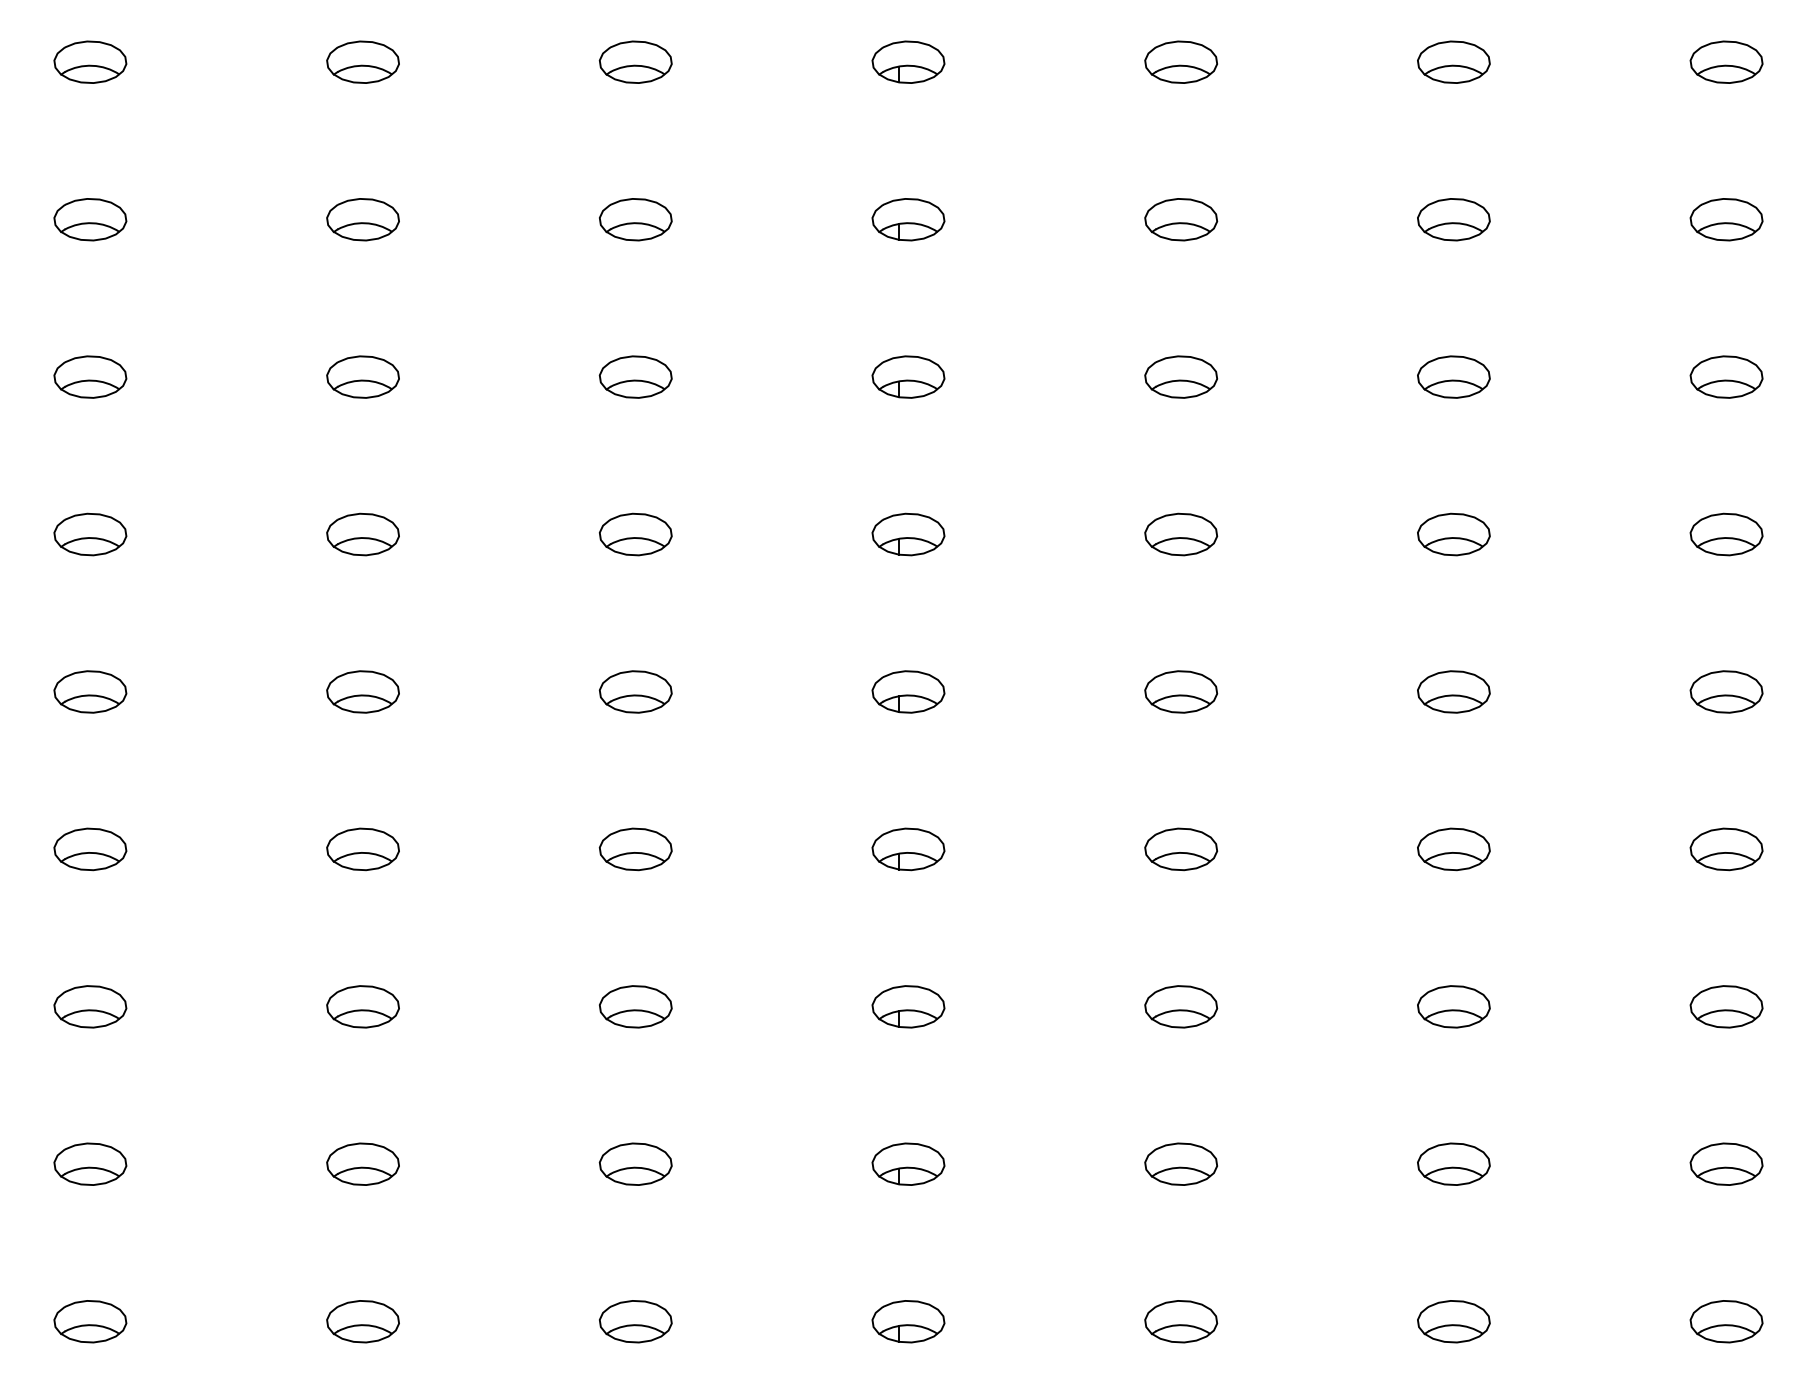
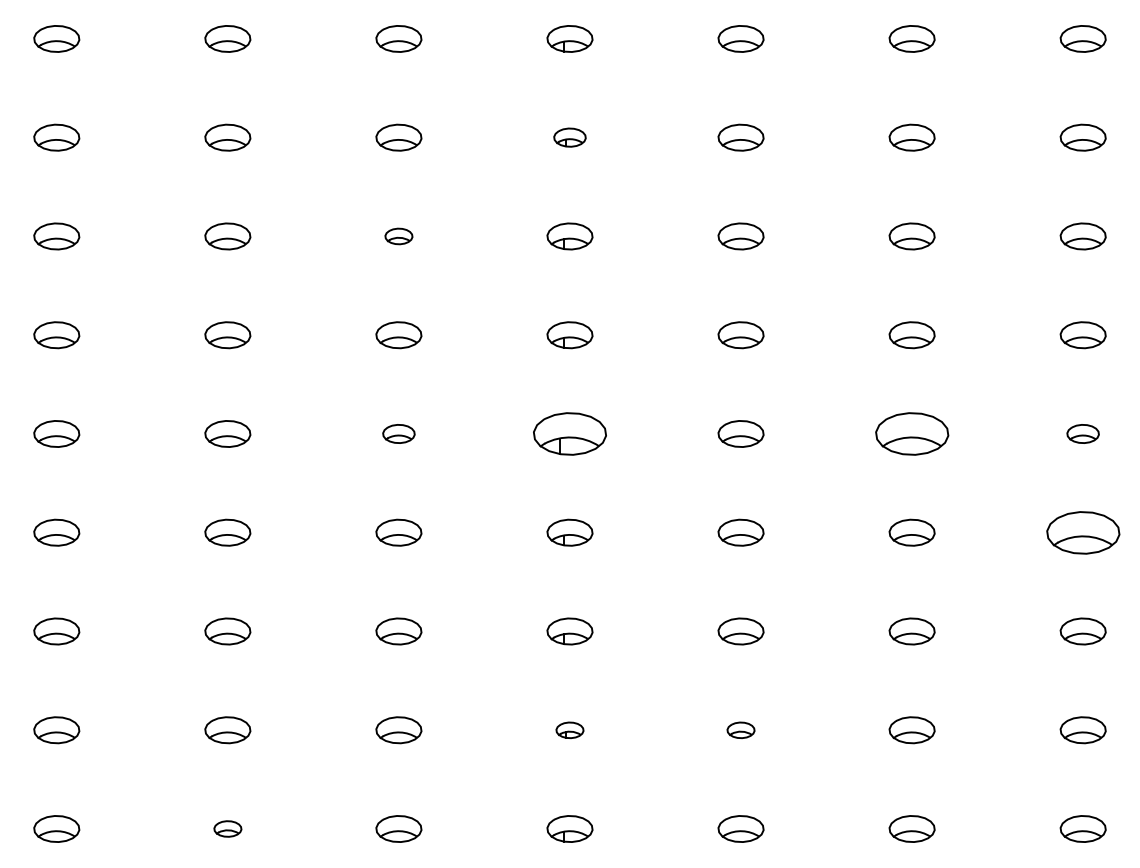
part: (907, 219) -> (569, 137), size x0.7
part: (635, 377) -> (398, 236), size x0.6
part: (635, 691) -> (398, 433), size x0.7
part: (907, 691) -> (569, 433), size x1.6
part: (1452, 691) -> (911, 433), size x1.6
part: (1725, 691) -> (1082, 433), size x0.7
part: (1725, 849) -> (1082, 532), size x1.6
part: (907, 1164) -> (569, 730), size x0.6
part: (1180, 1164) -> (740, 730), size x0.6
part: (362, 1320) -> (227, 828), size x0.6

